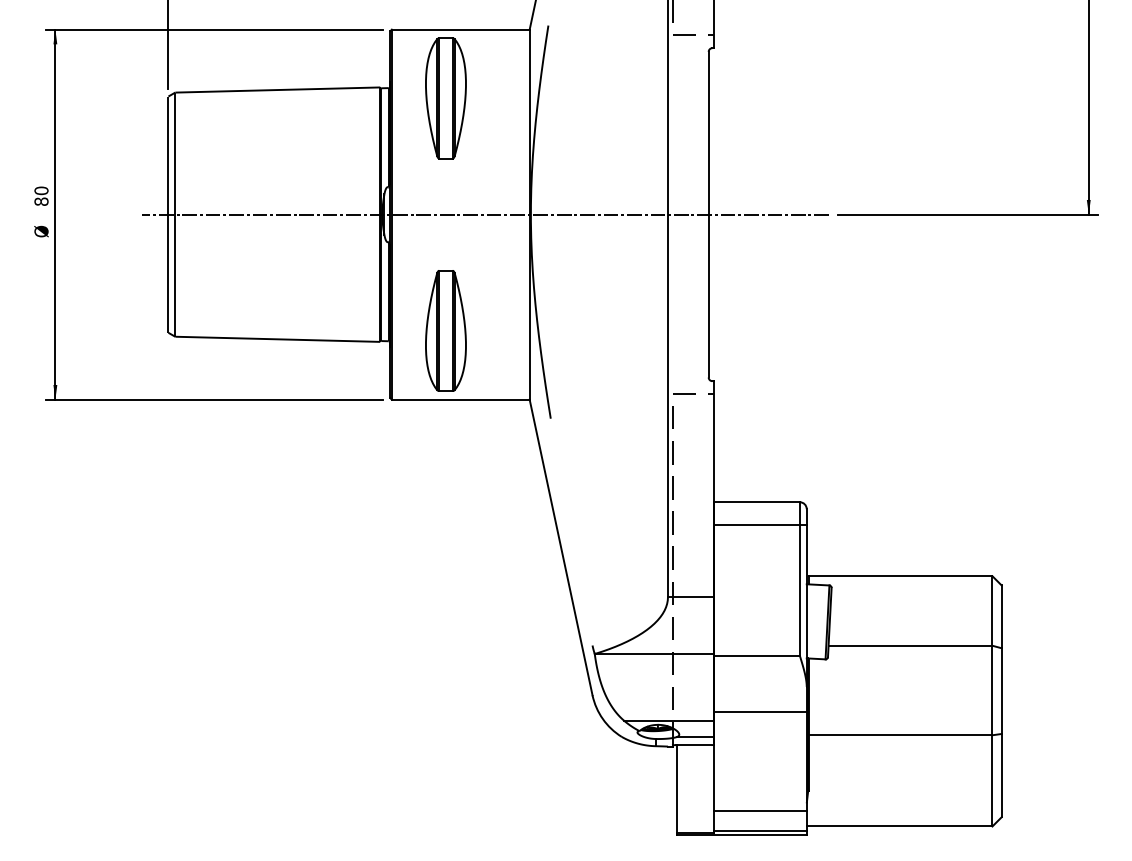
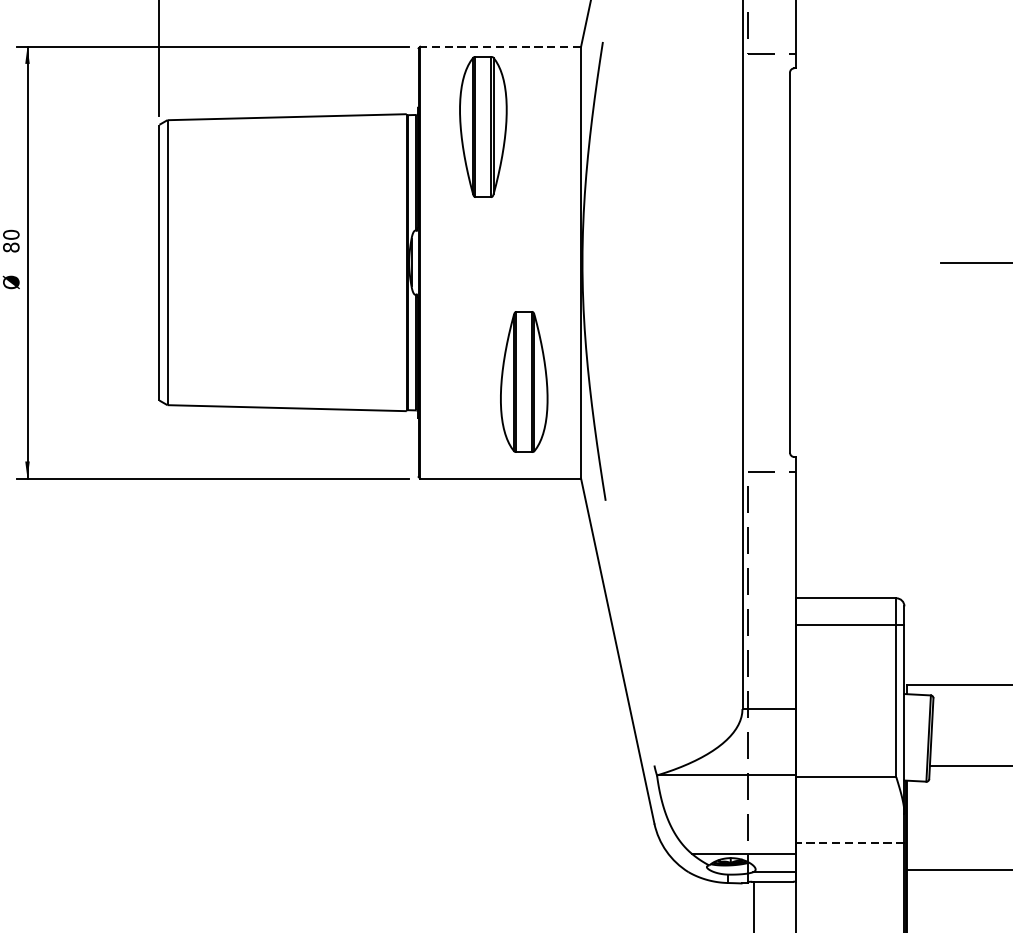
line: (460, 29) -> (500, 46), solid -> dashed
line: (485, 214) -> (529, 262), removed
part: (445, 330) -> (523, 381), moved
line: (760, 712) -> (850, 843), solid -> dashed

